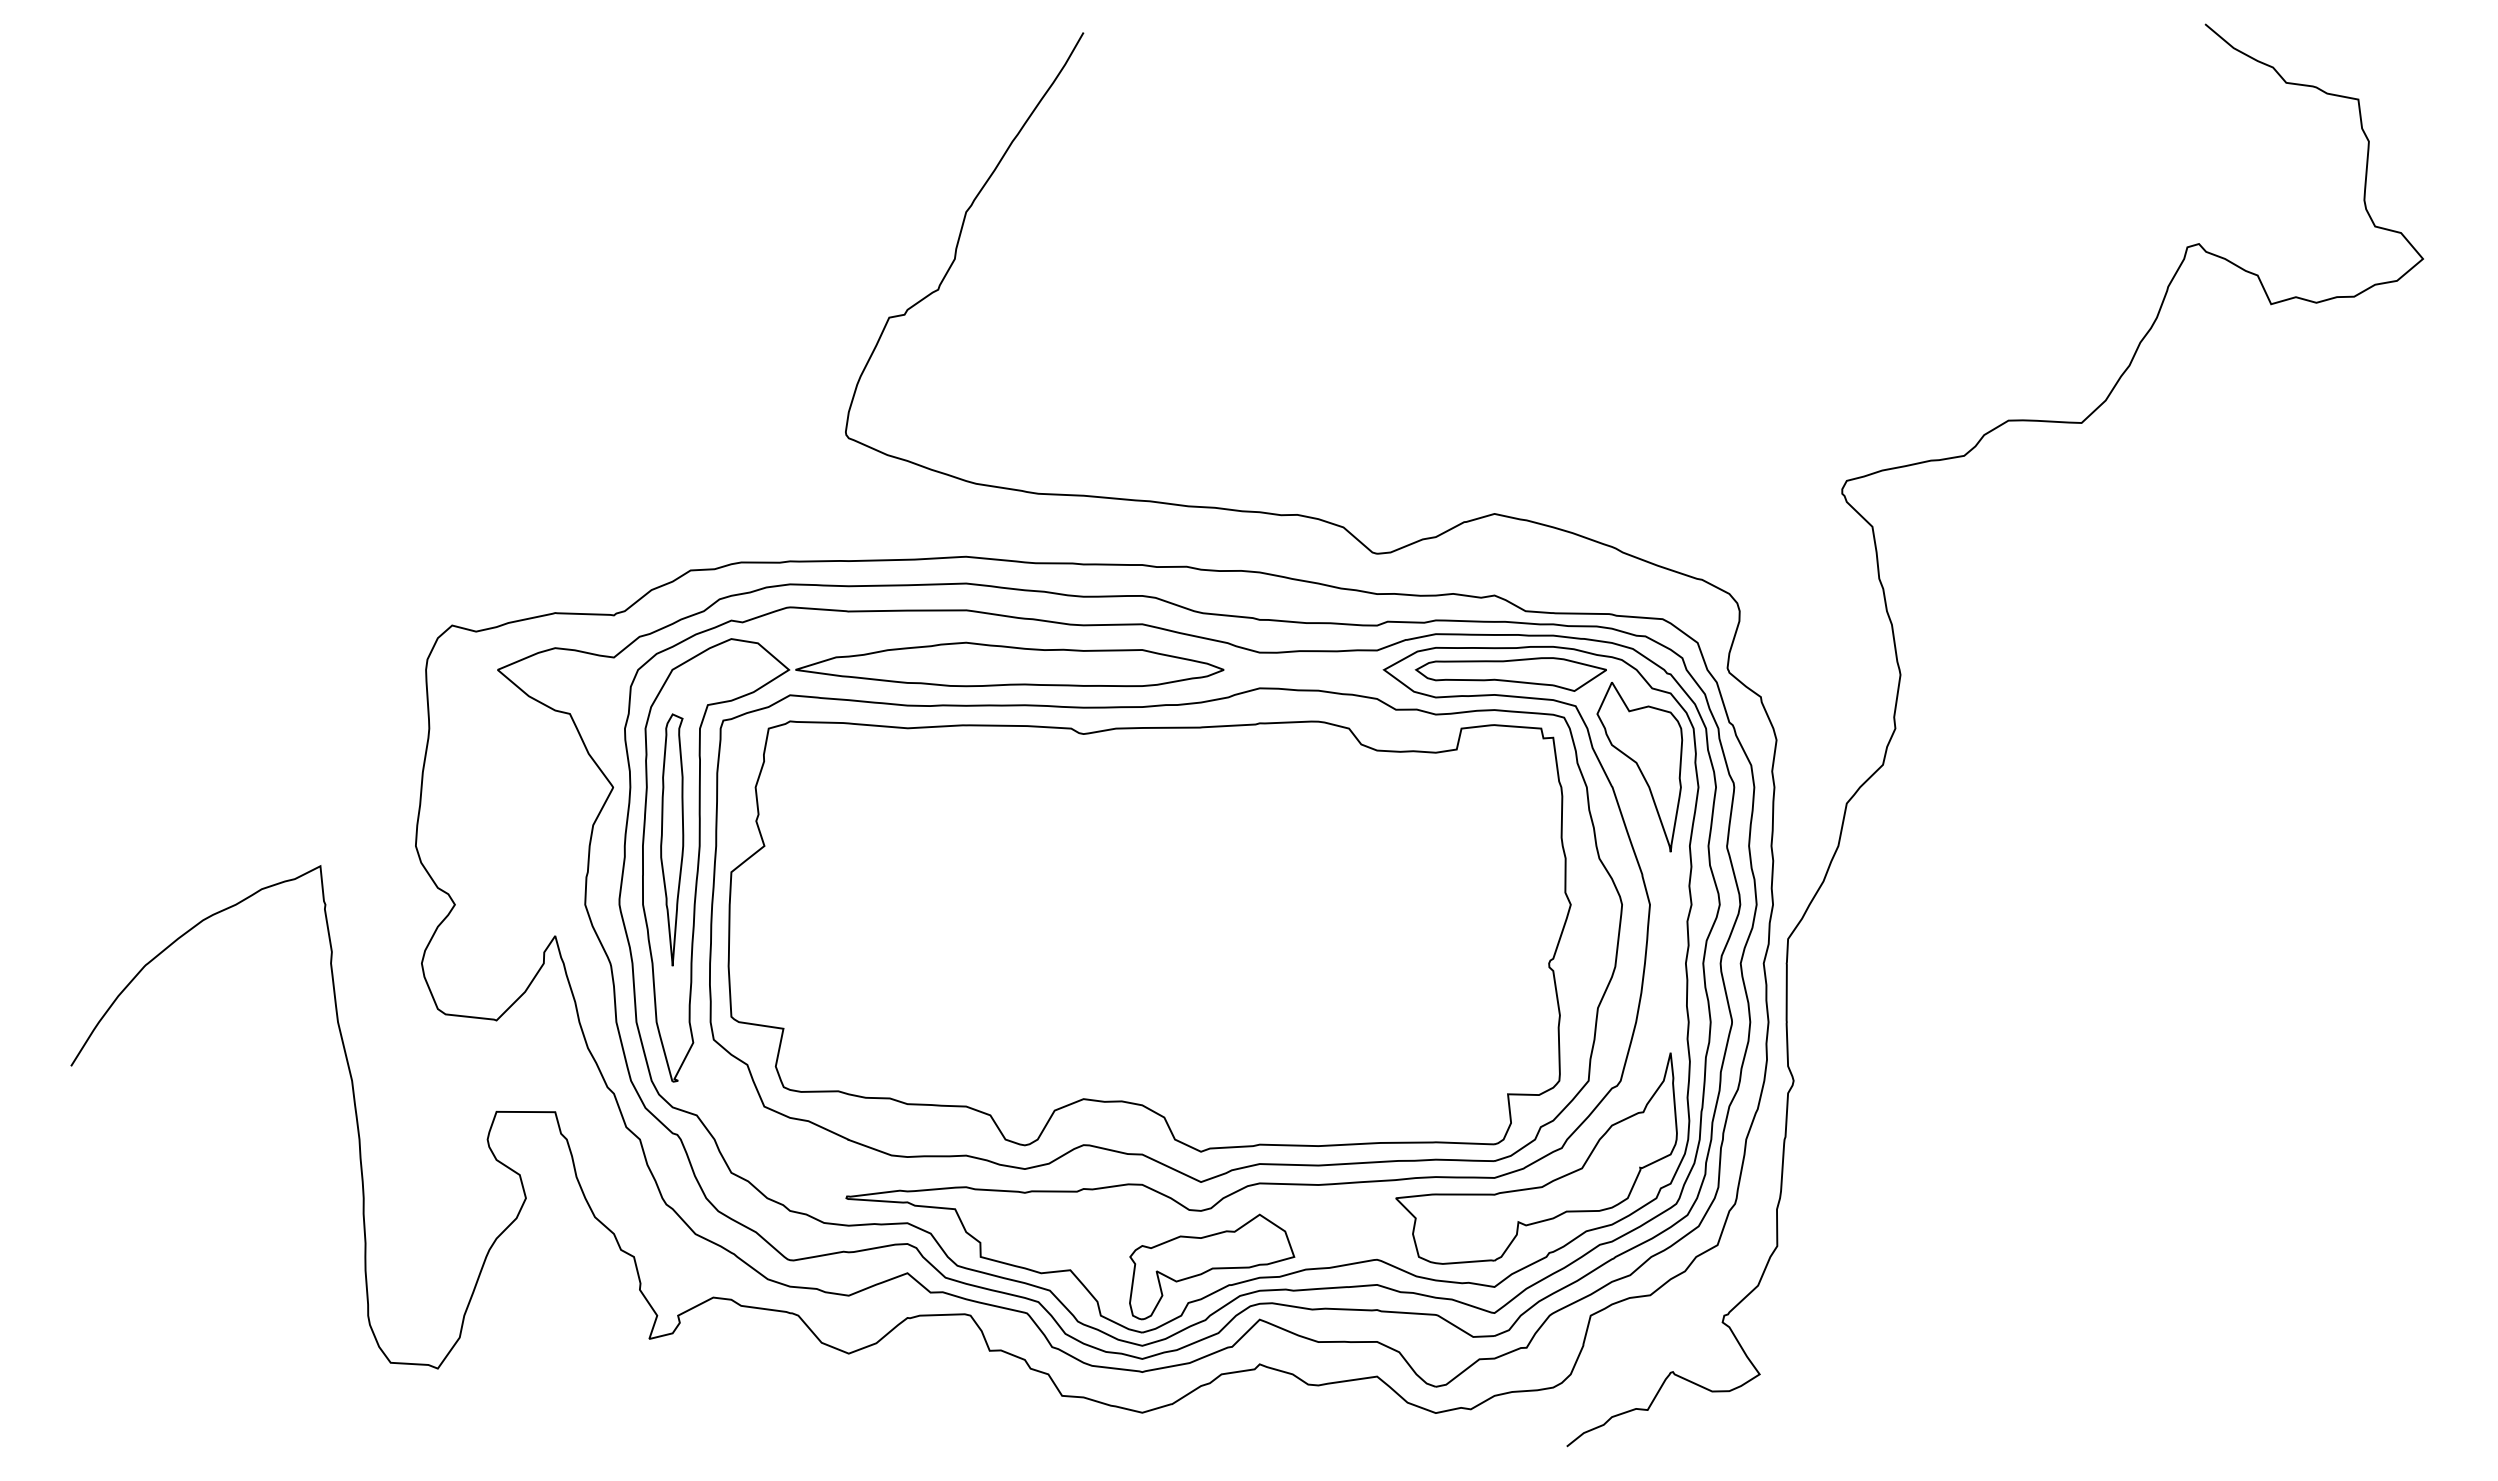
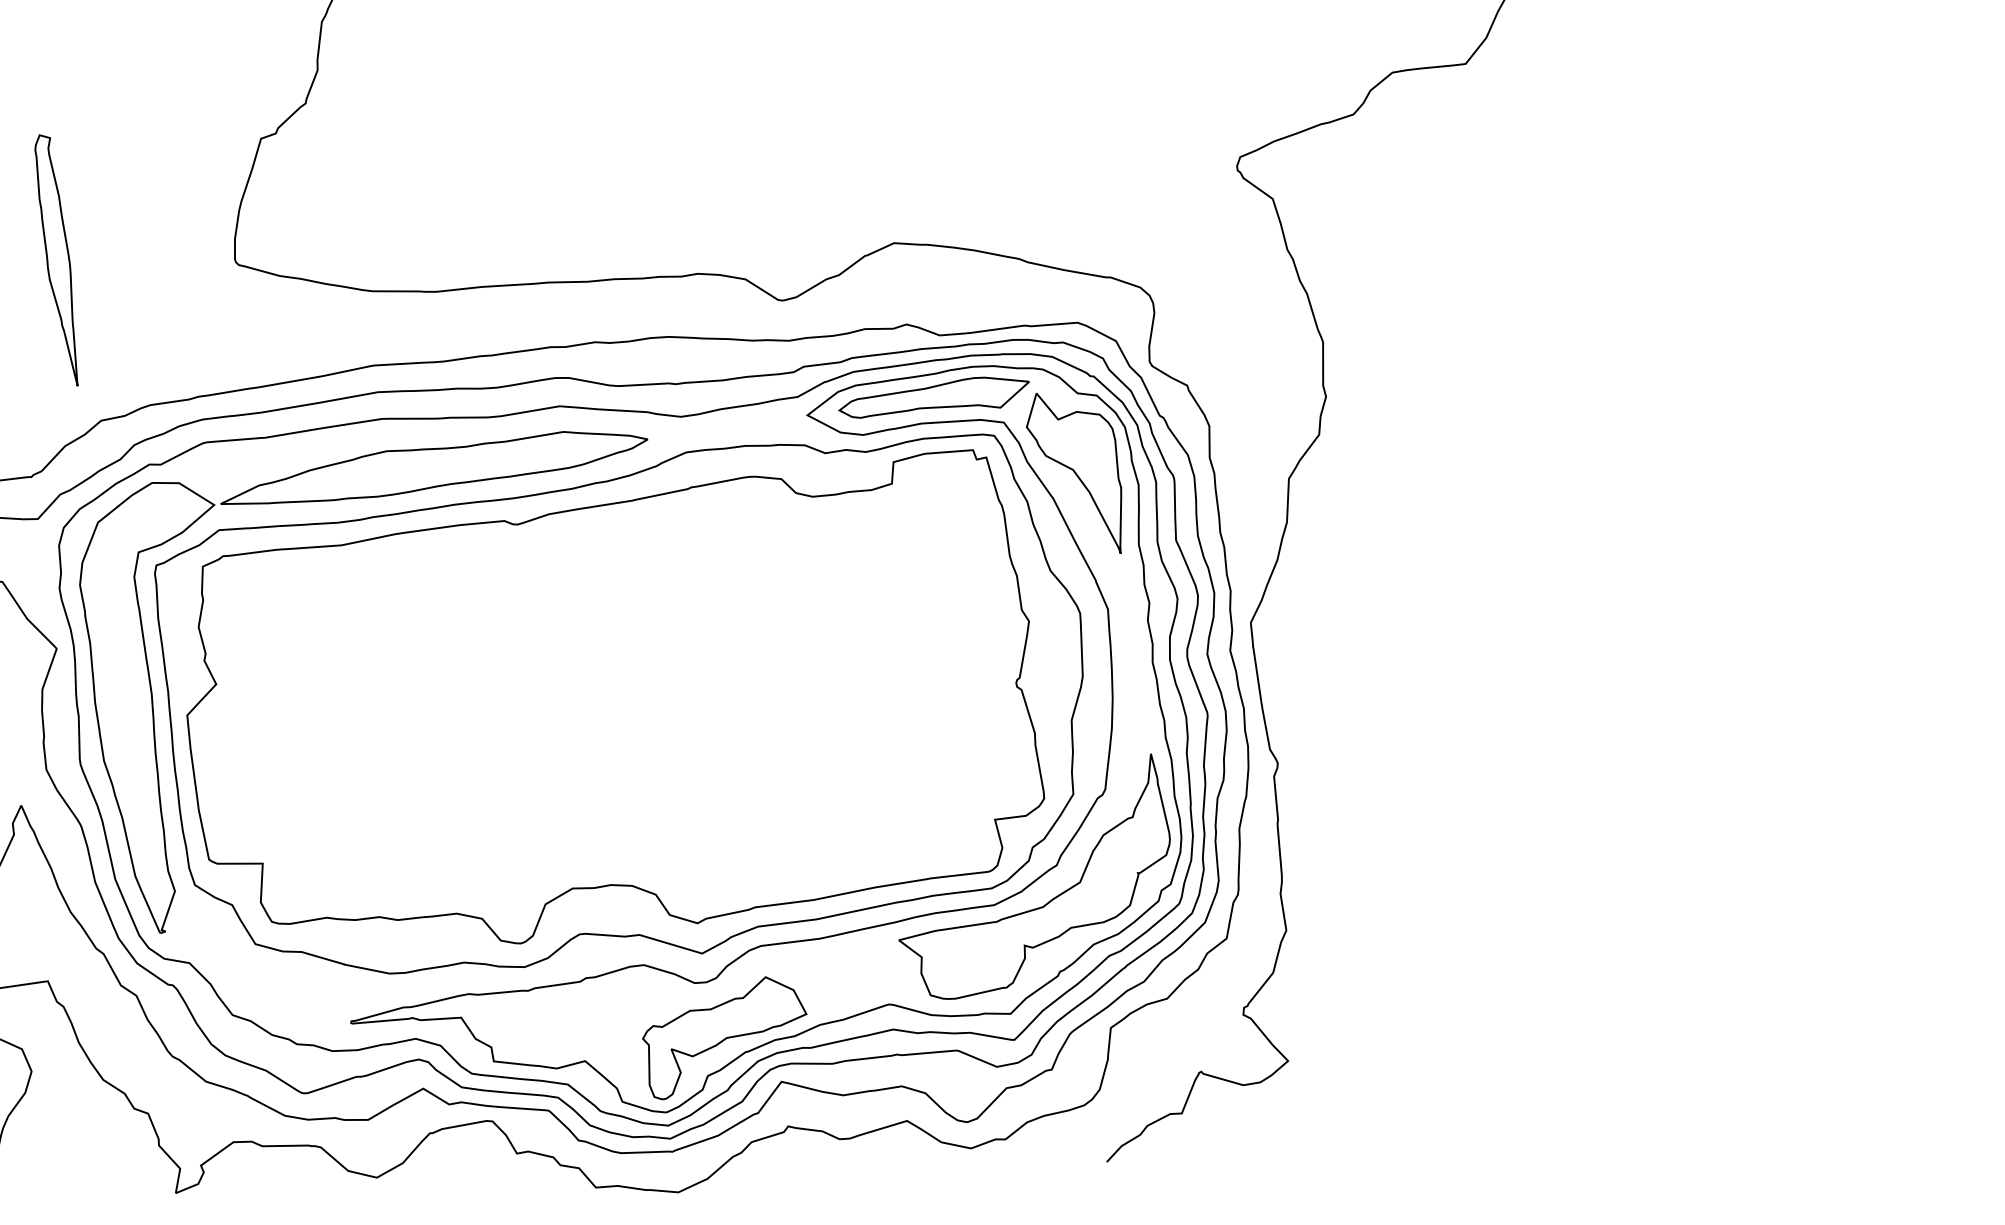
part: (672, 839) -> (58, 260), moved

